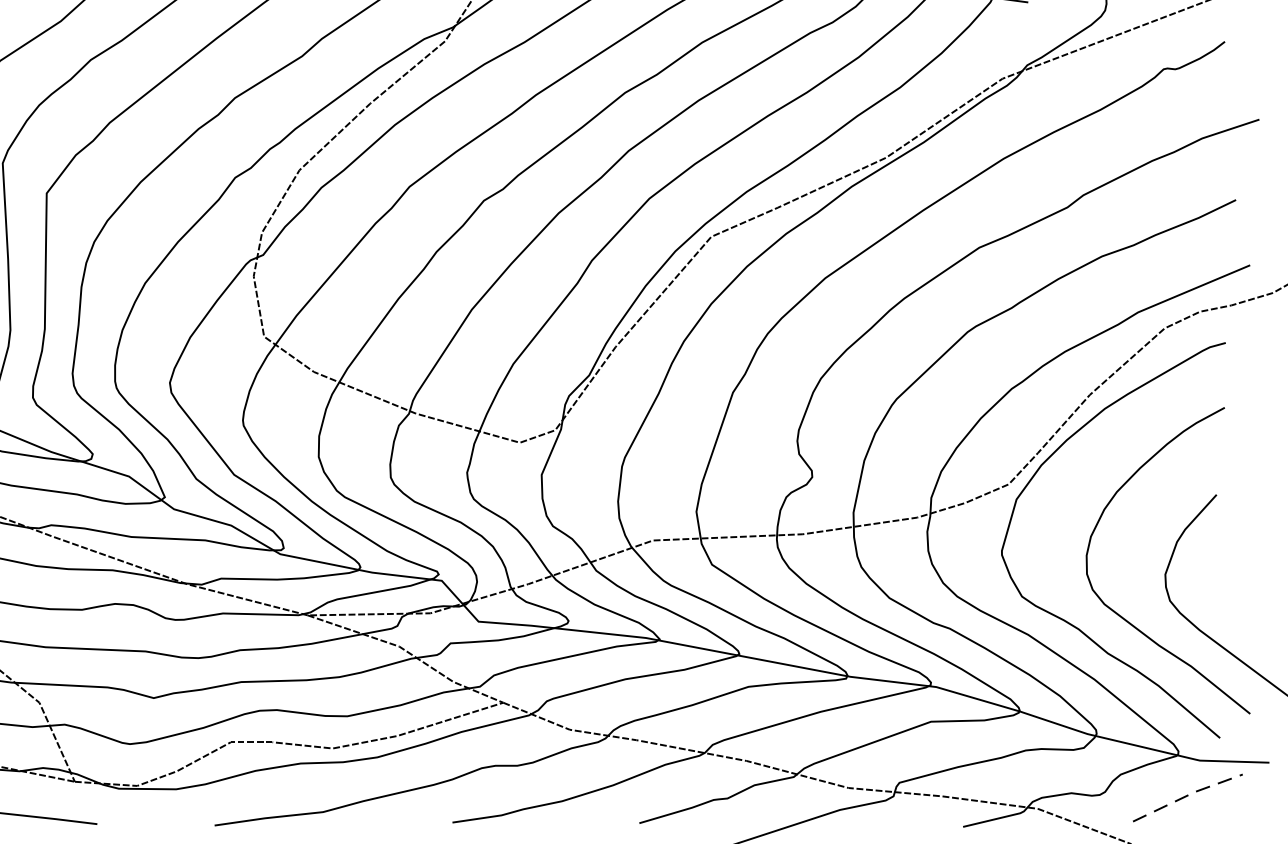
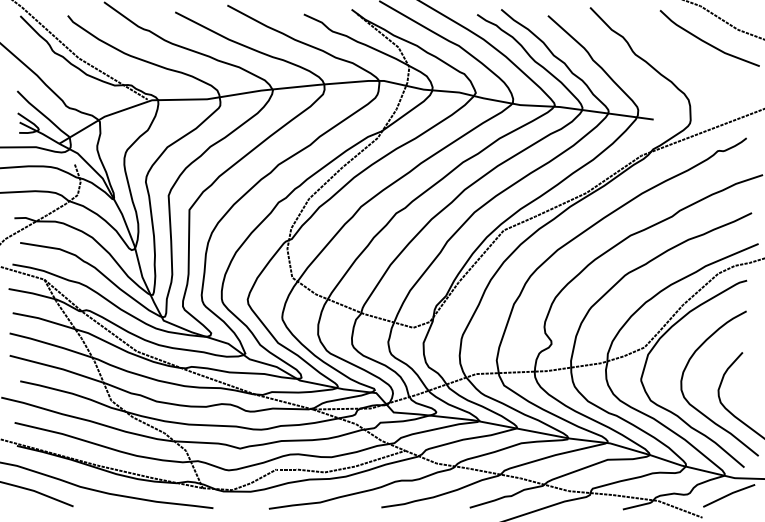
line: (1188, 795) -> (729, 494), dashed -> solid

